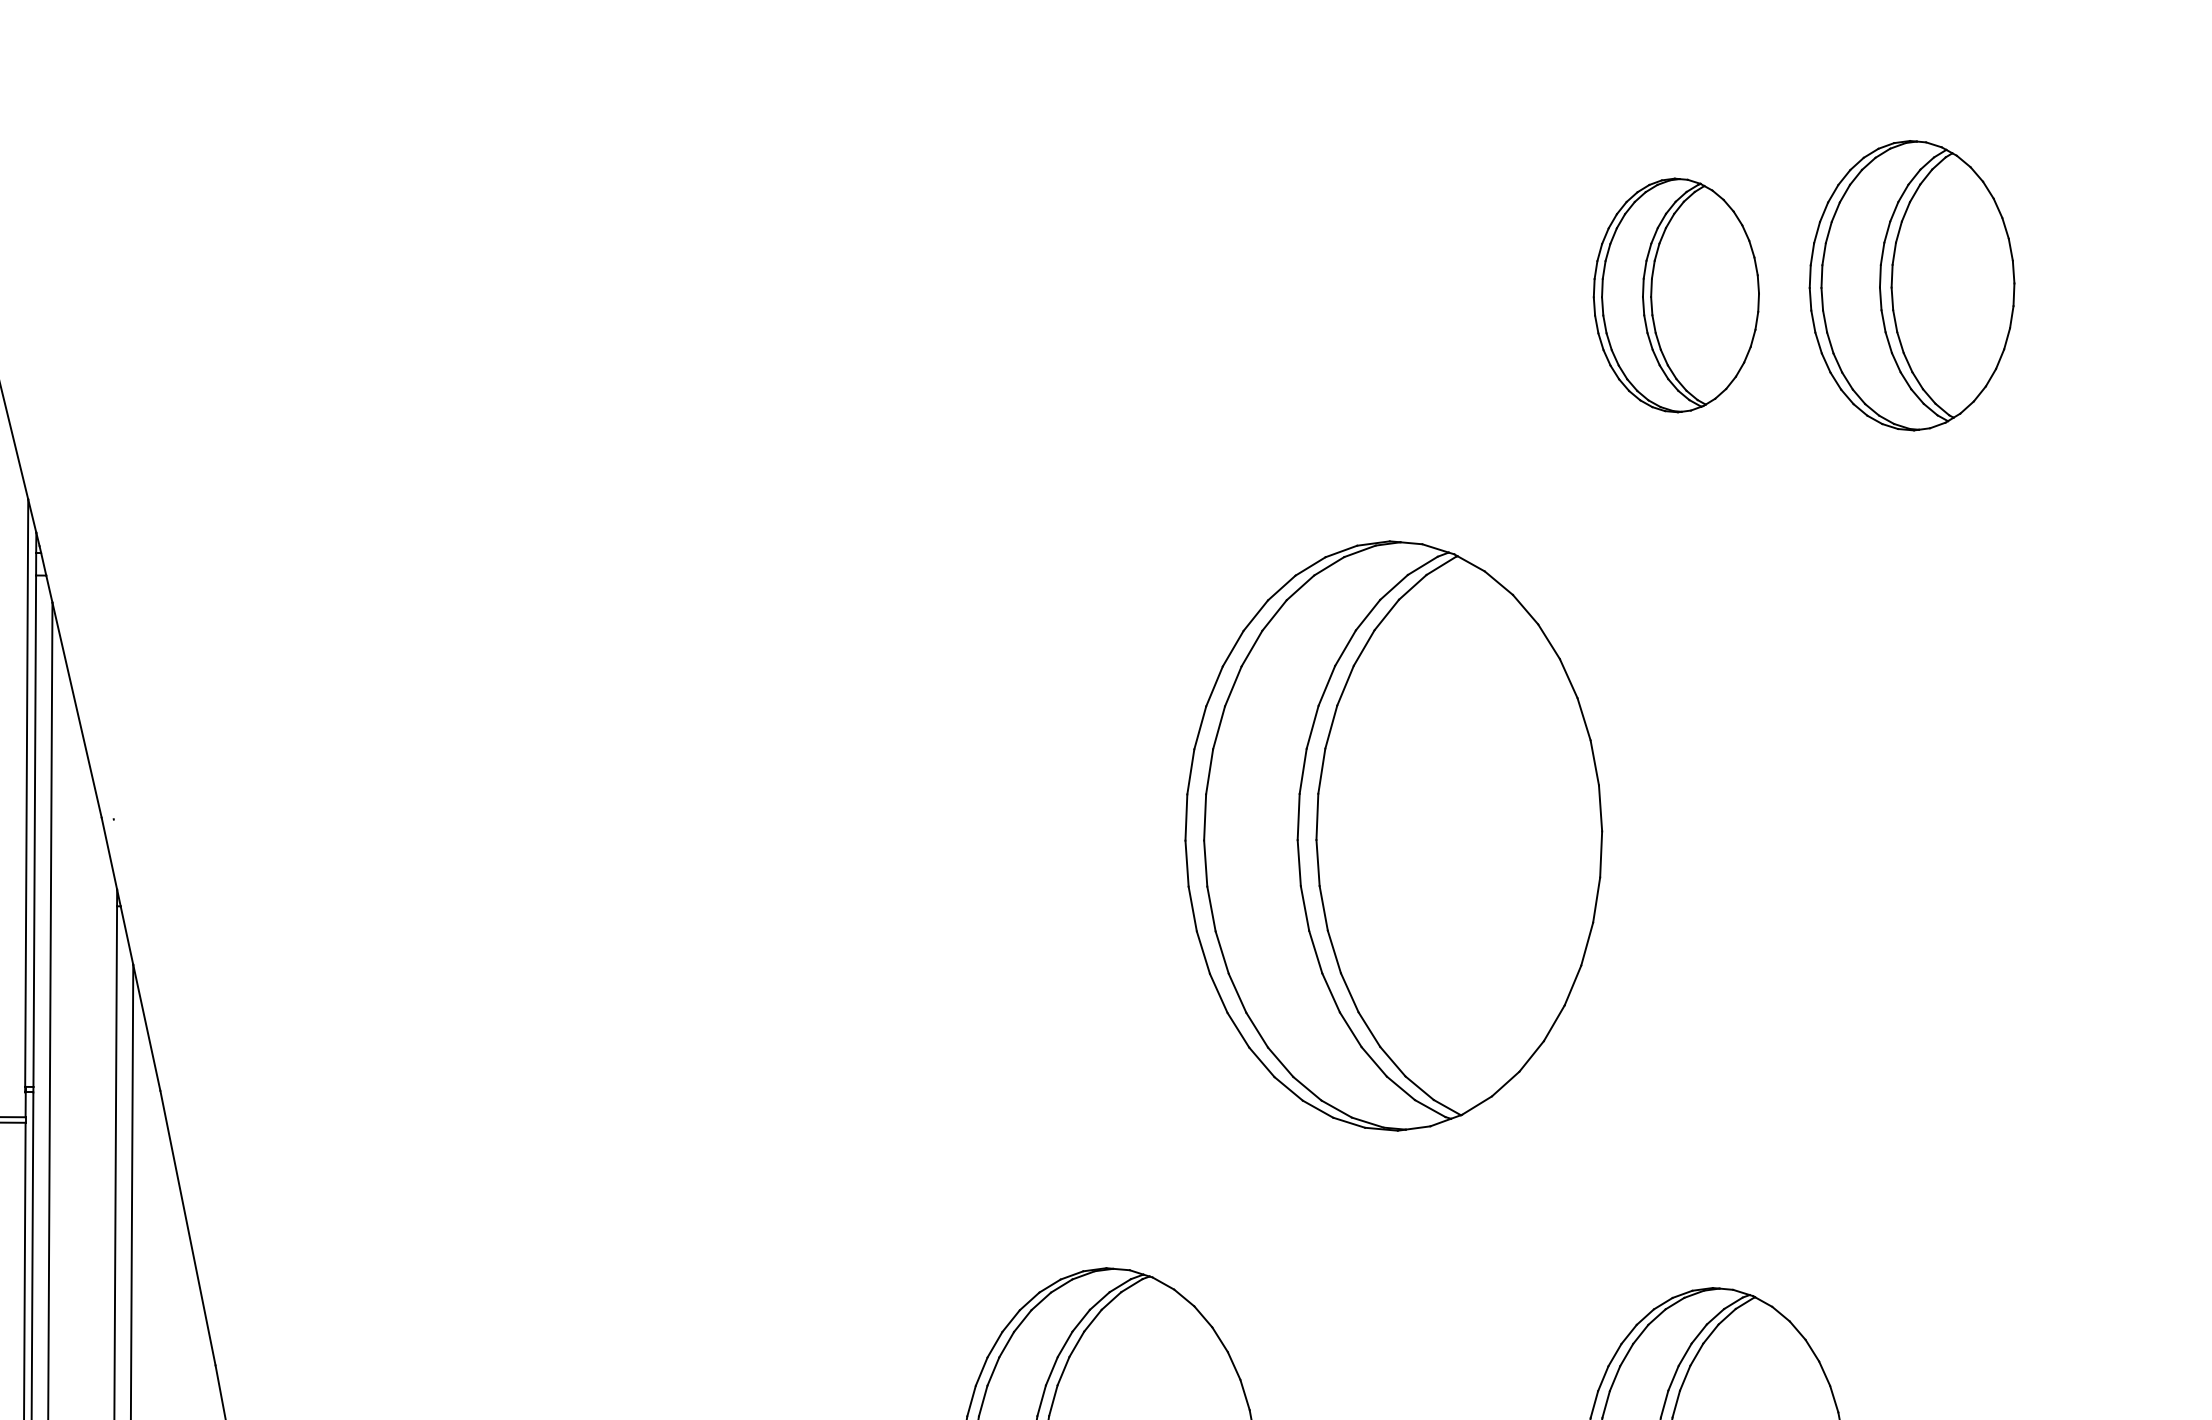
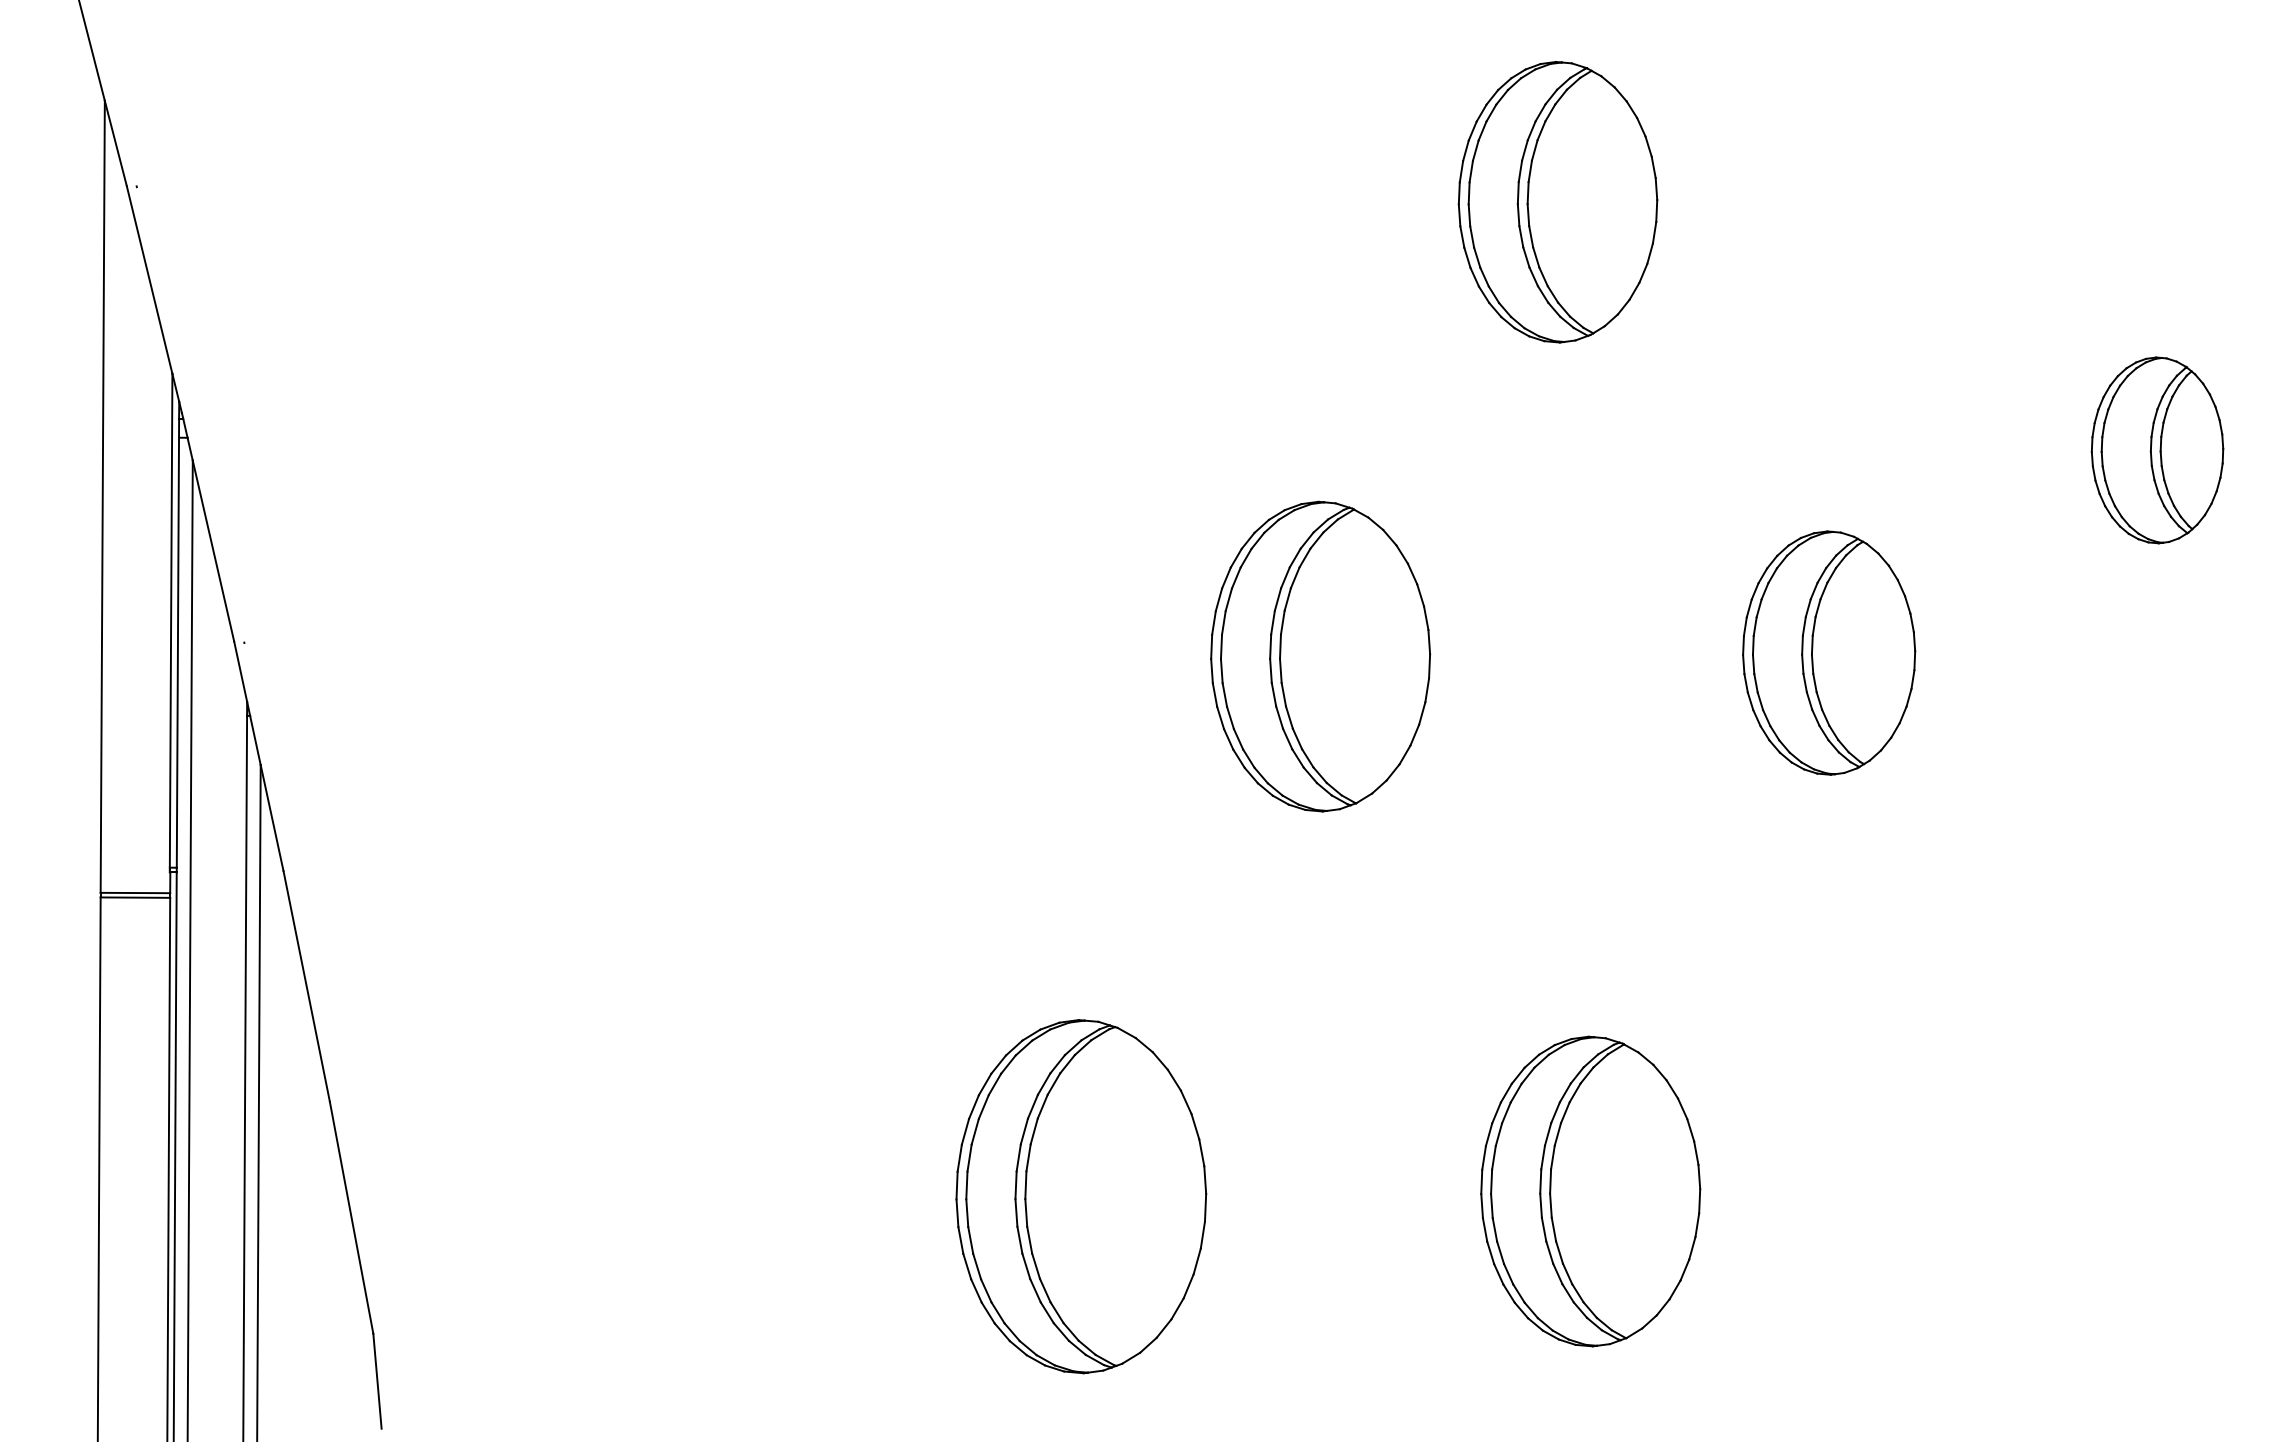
part: (1912, 284) -> (1829, 652), moved
part: (1675, 295) -> (1557, 202), size x1.43
part: (1393, 835) -> (1320, 656), size x0.62

